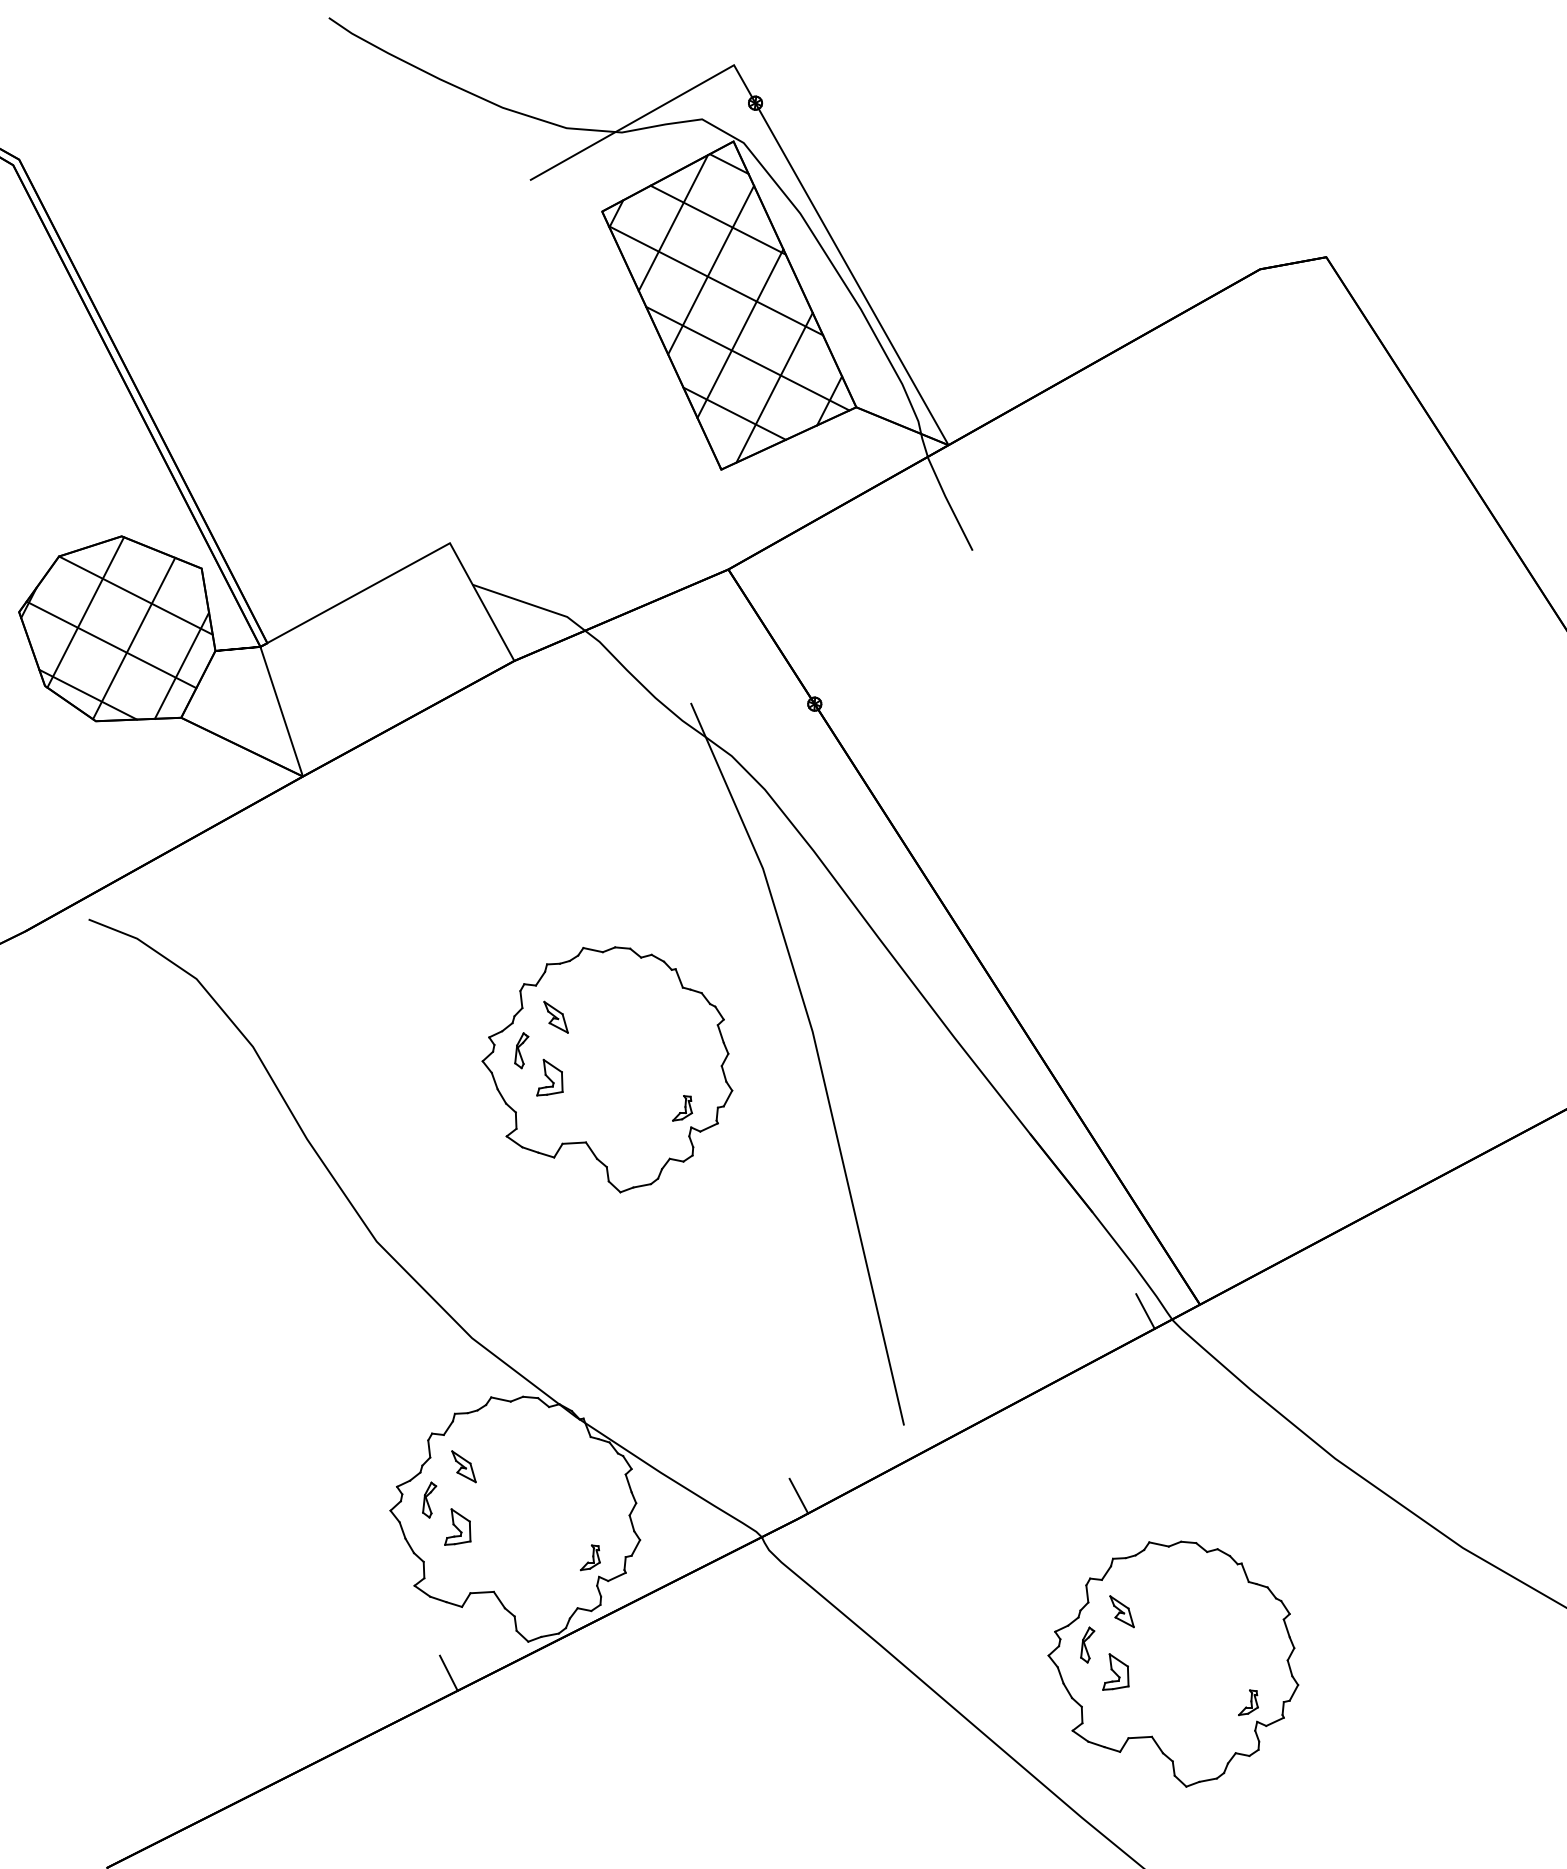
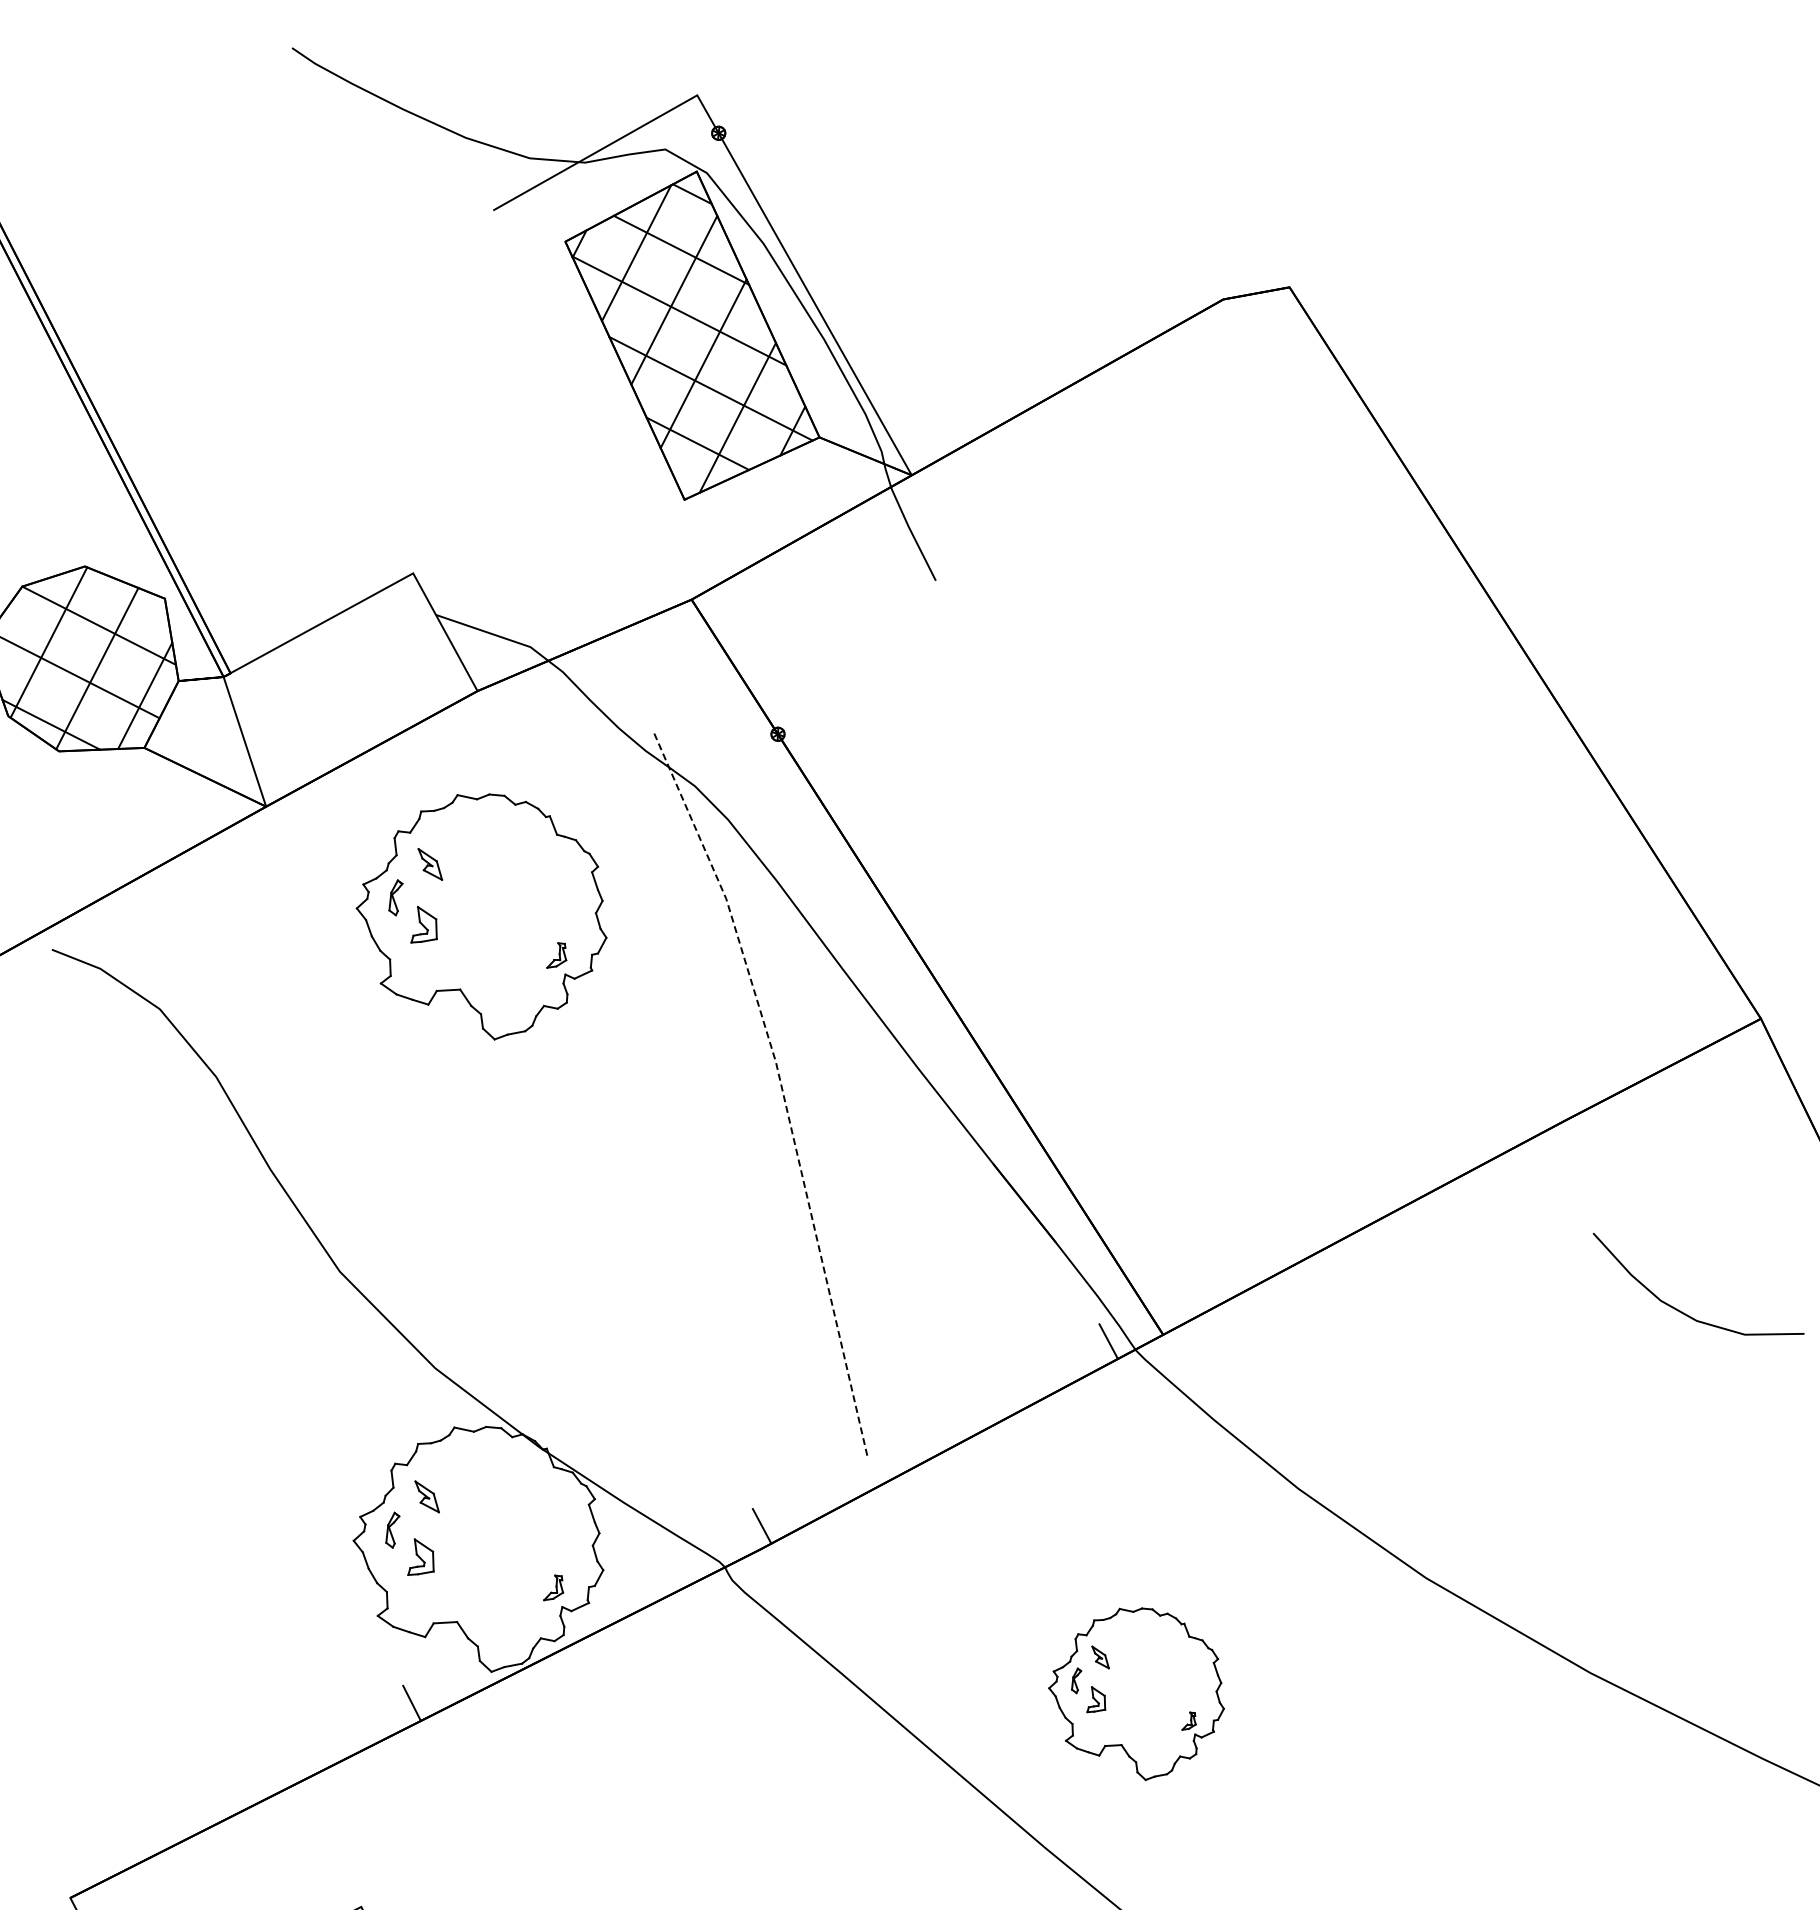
line: (818, 1056) -> (781, 1086), solid -> dashed
part: (607, 1069) -> (481, 916), moved
part: (1173, 1663) -> (1136, 1693), size x0.7

